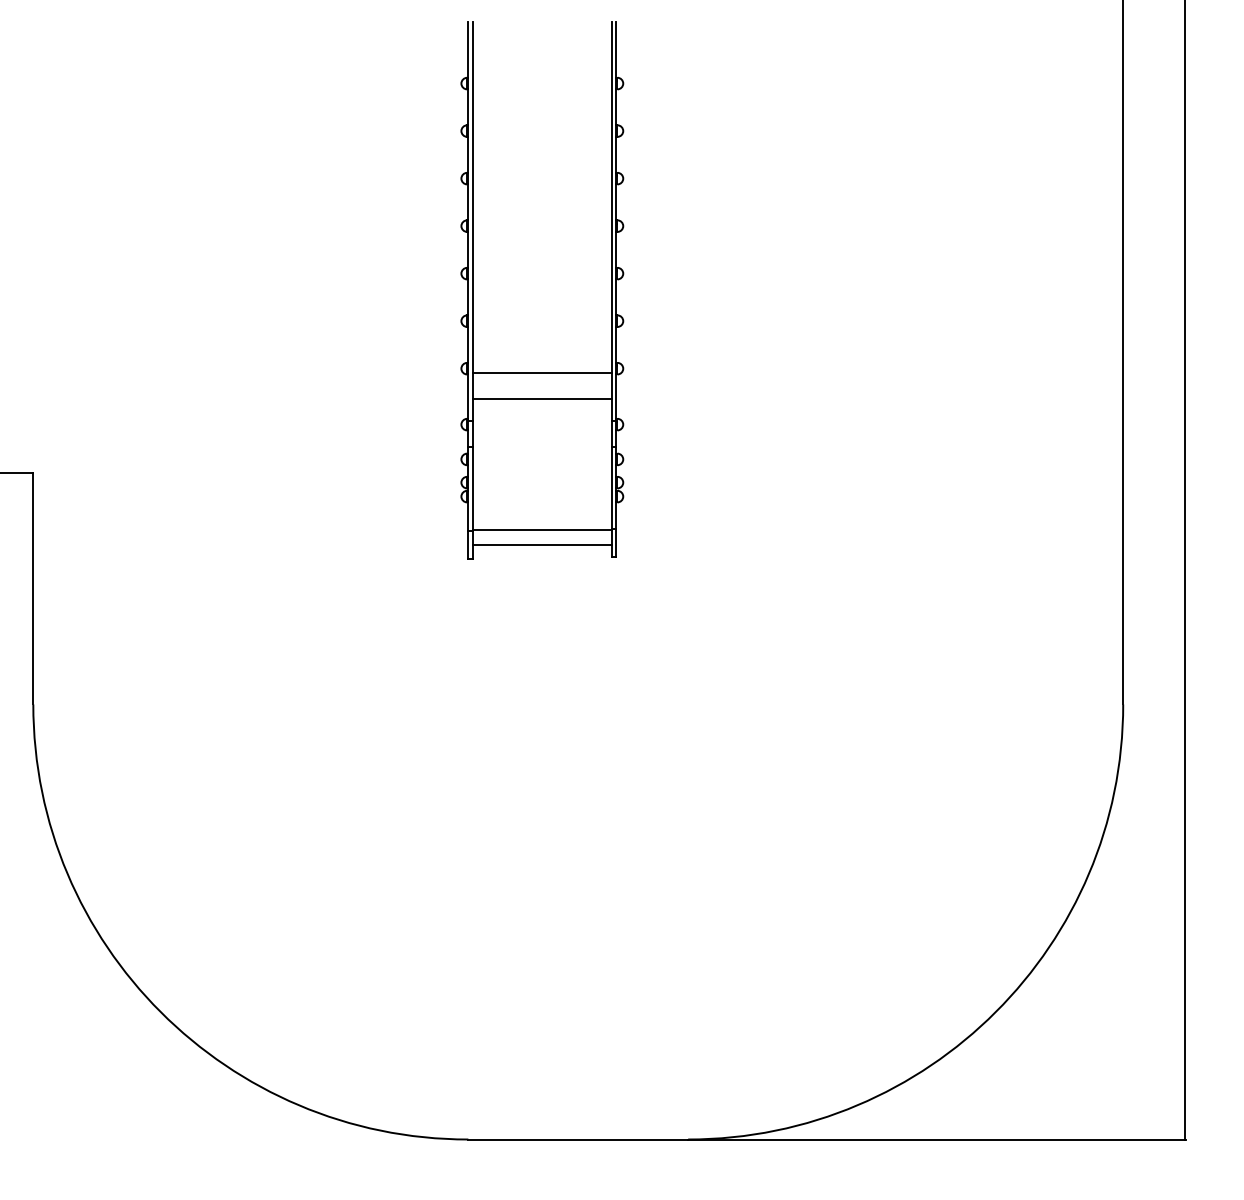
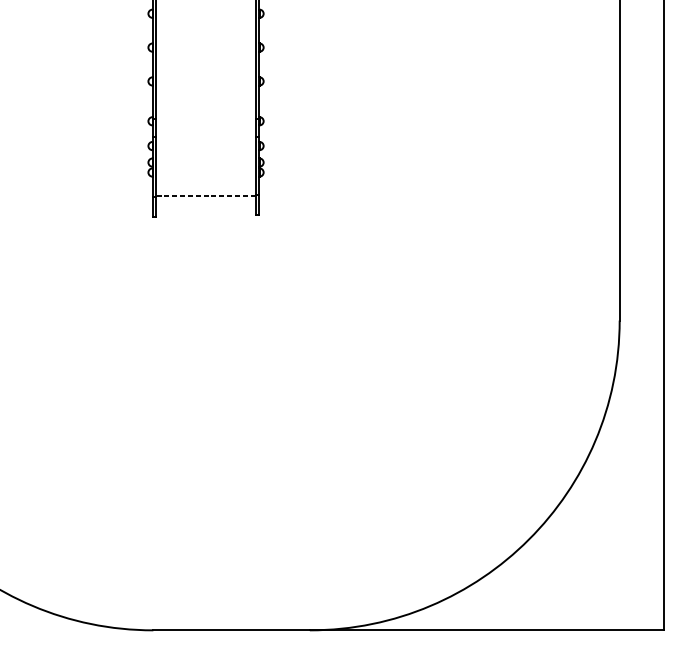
line: (541, 372) -> (205, 84), removed
line: (541, 398) -> (205, 102), removed
line: (542, 529) -> (206, 195), solid -> dashed
line: (541, 544) -> (205, 206), removed

